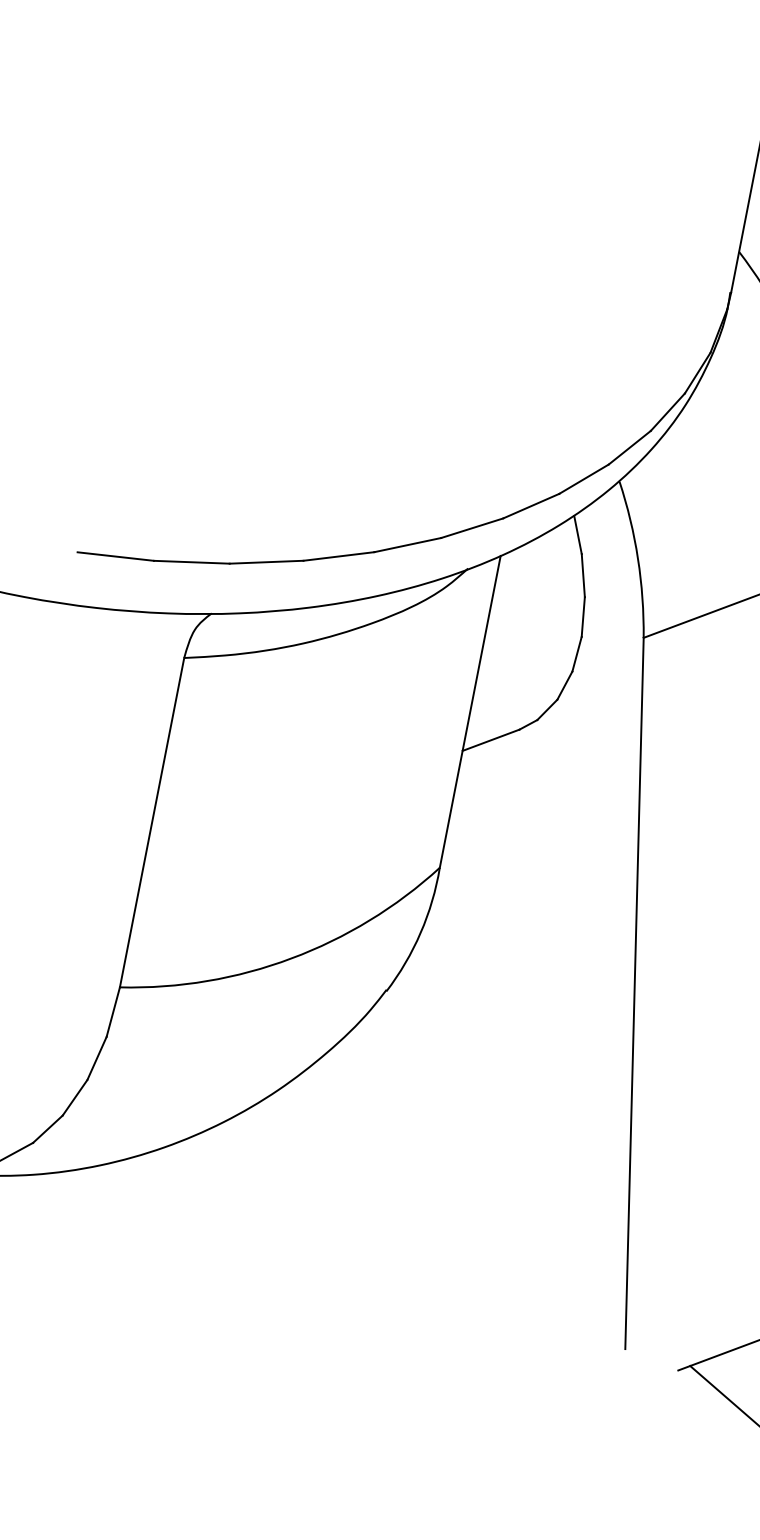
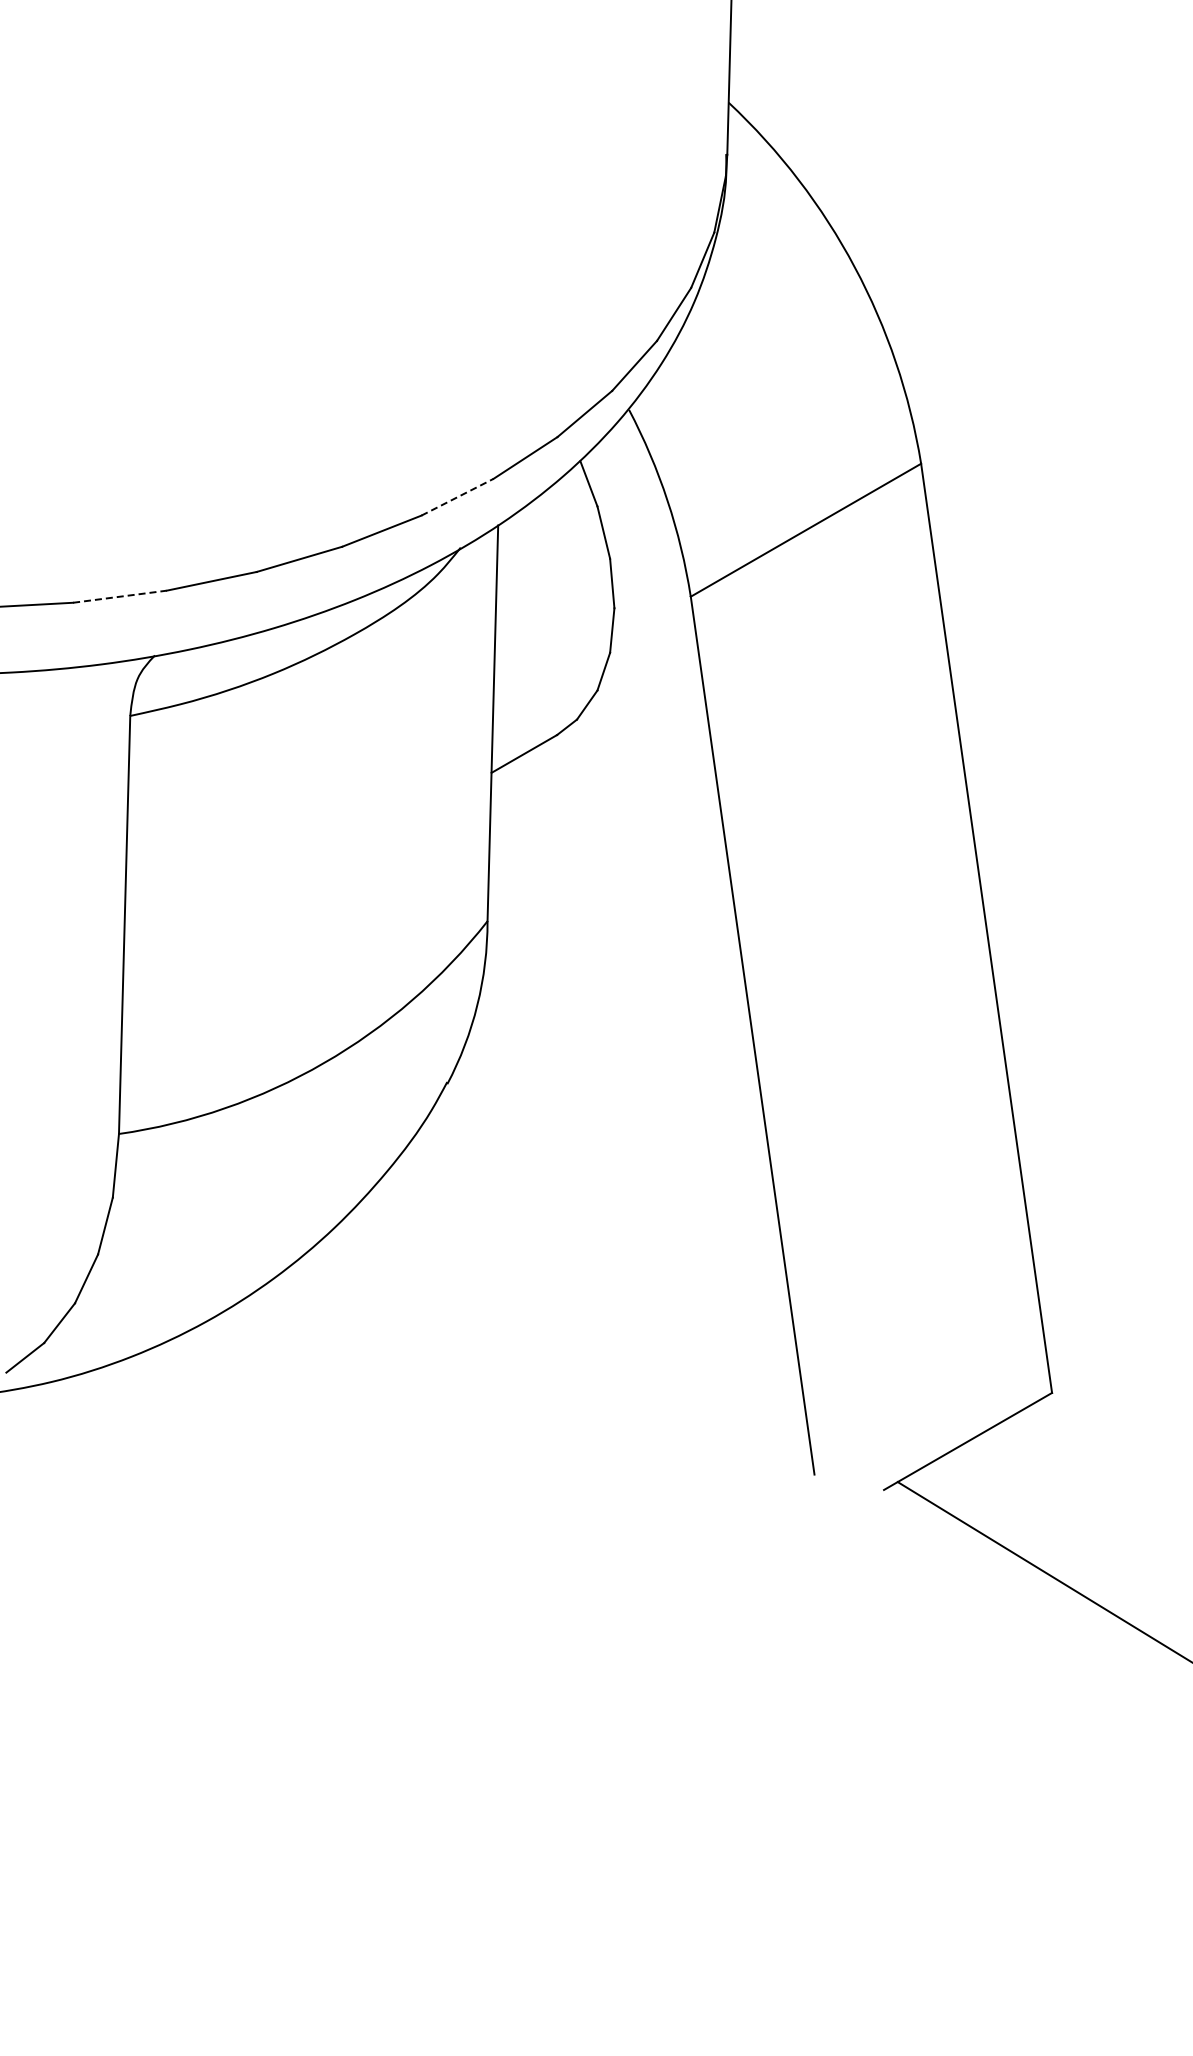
line: (472, 528) -> (457, 497), solid -> dashed
line: (192, 562) -> (120, 596), solid -> dashed

